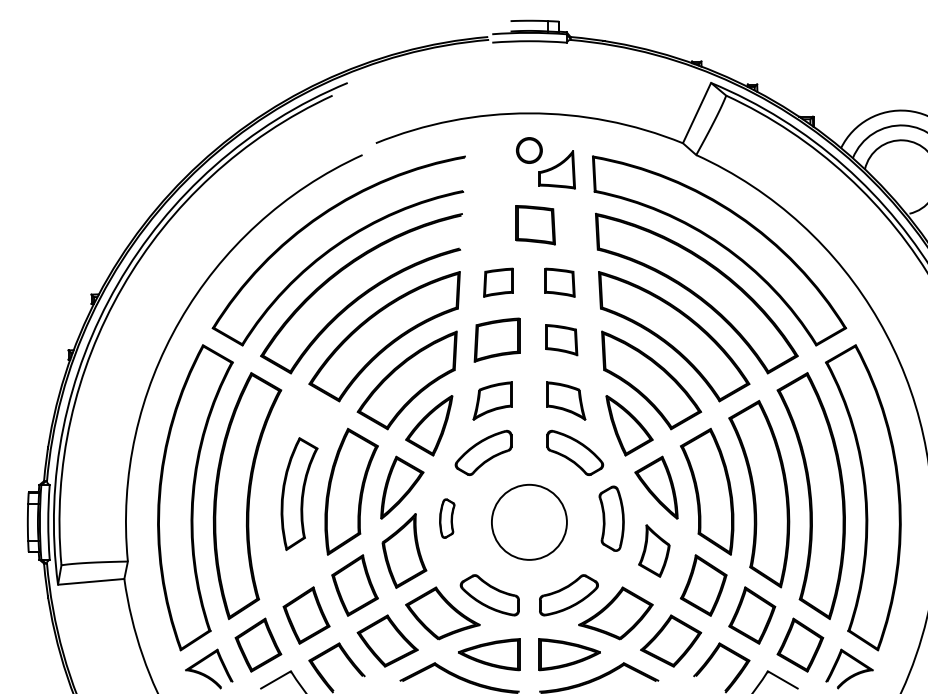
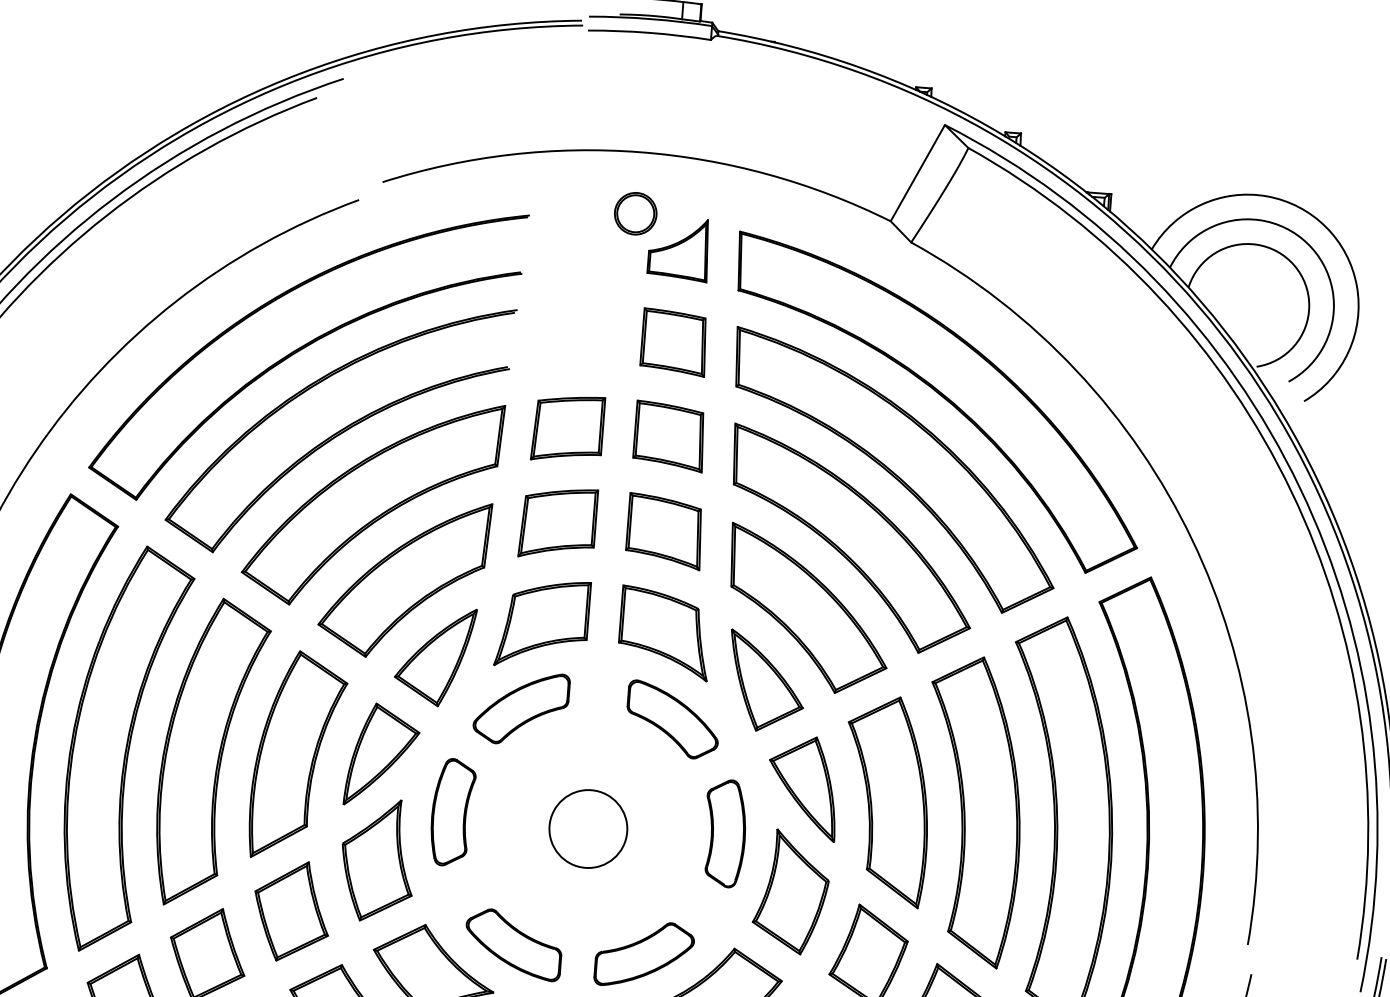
part: (535, 225) -> (674, 343), moved
part: (498, 282) -> (567, 428), size x1.43
part: (559, 282) -> (668, 435), size x1.43
part: (561, 339) -> (664, 530), size x1.43
part: (492, 400) -> (542, 622), size x1.43
part: (566, 400) -> (665, 632), size x1.43
part: (299, 493) -> (211, 751), size x1.67
part: (447, 518) -> (453, 812), size x1.67
circle: (528, 521) -> (586, 827), size x0.62
part: (654, 550) -> (791, 891), size x1.43

